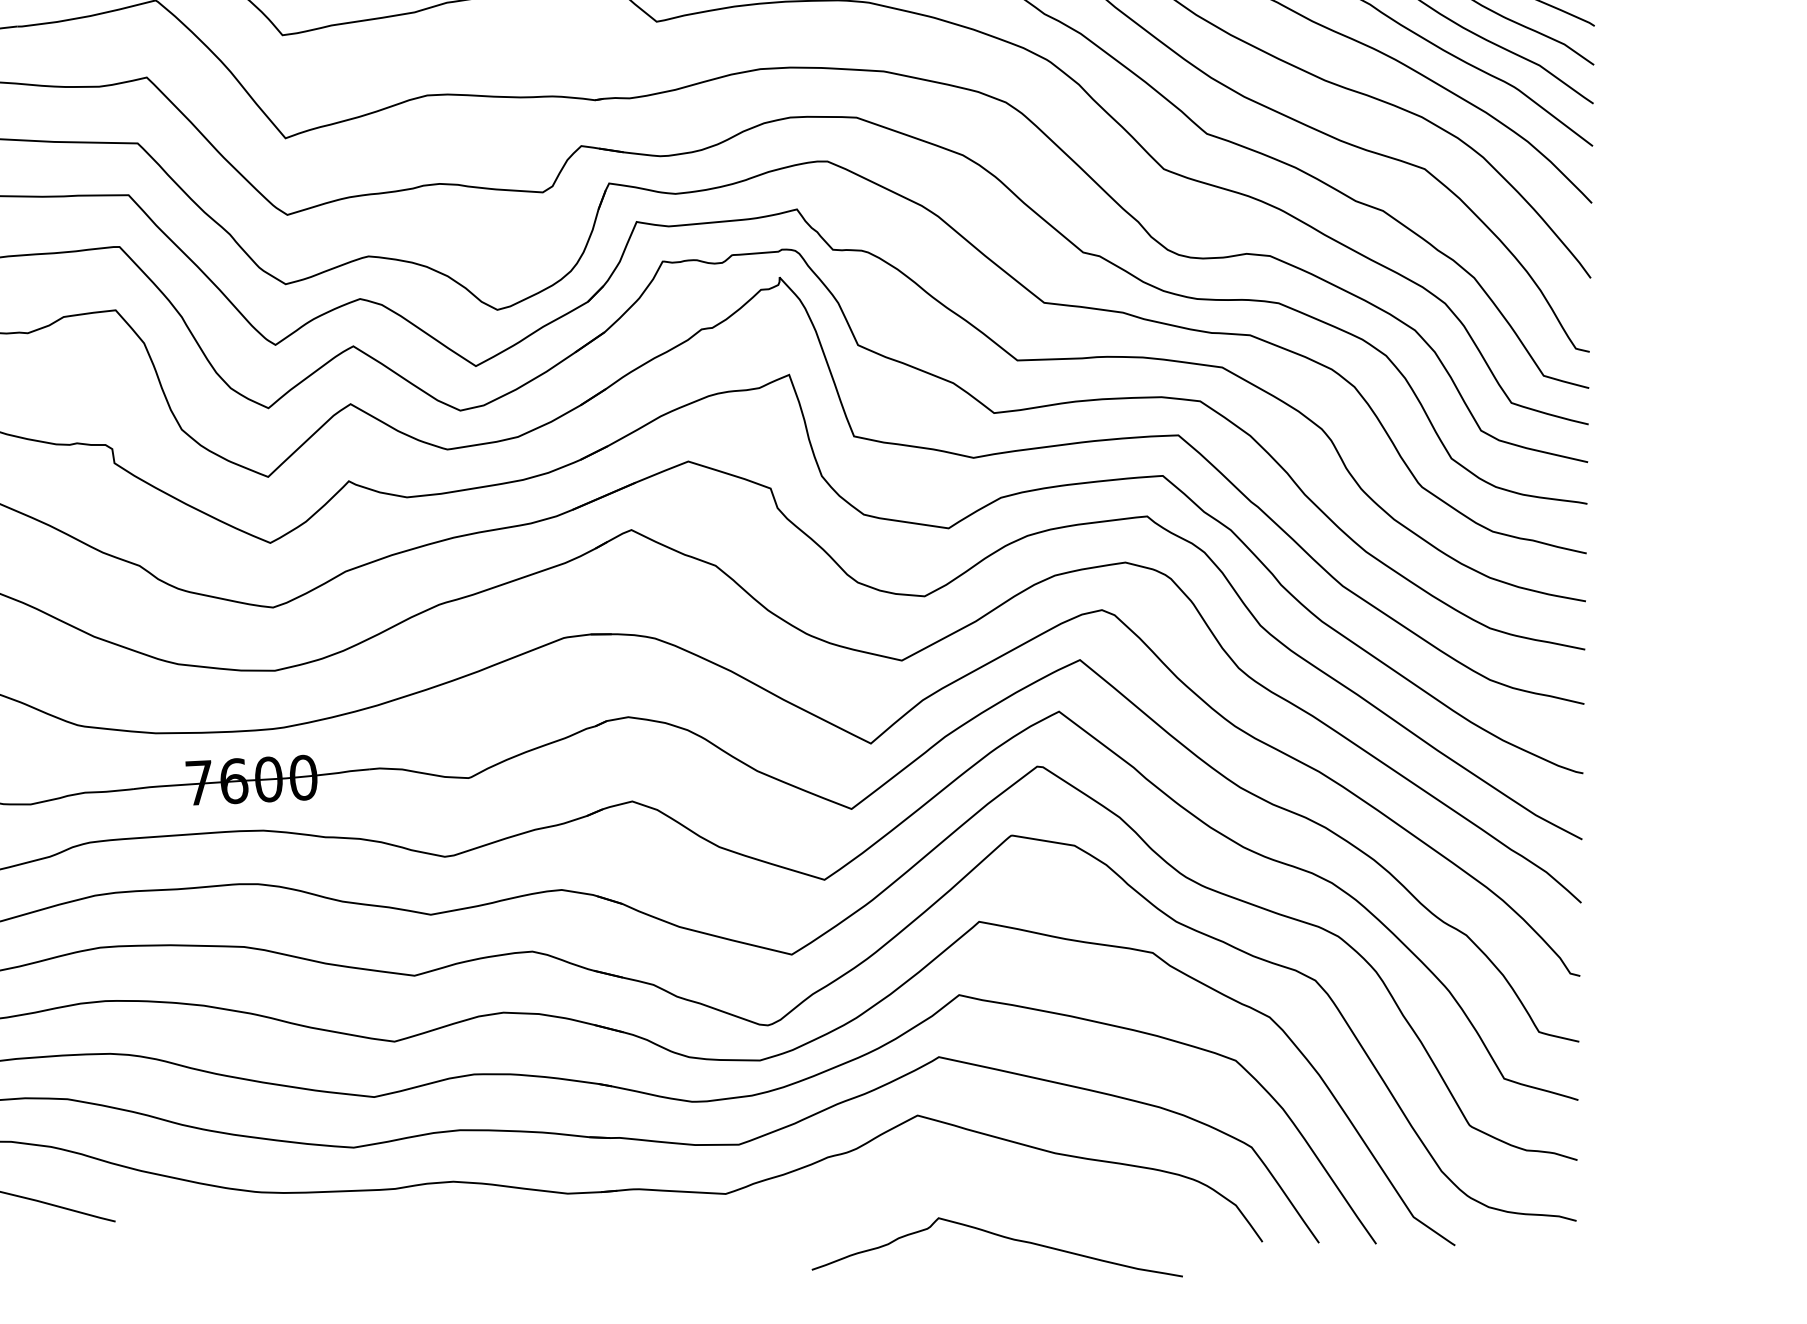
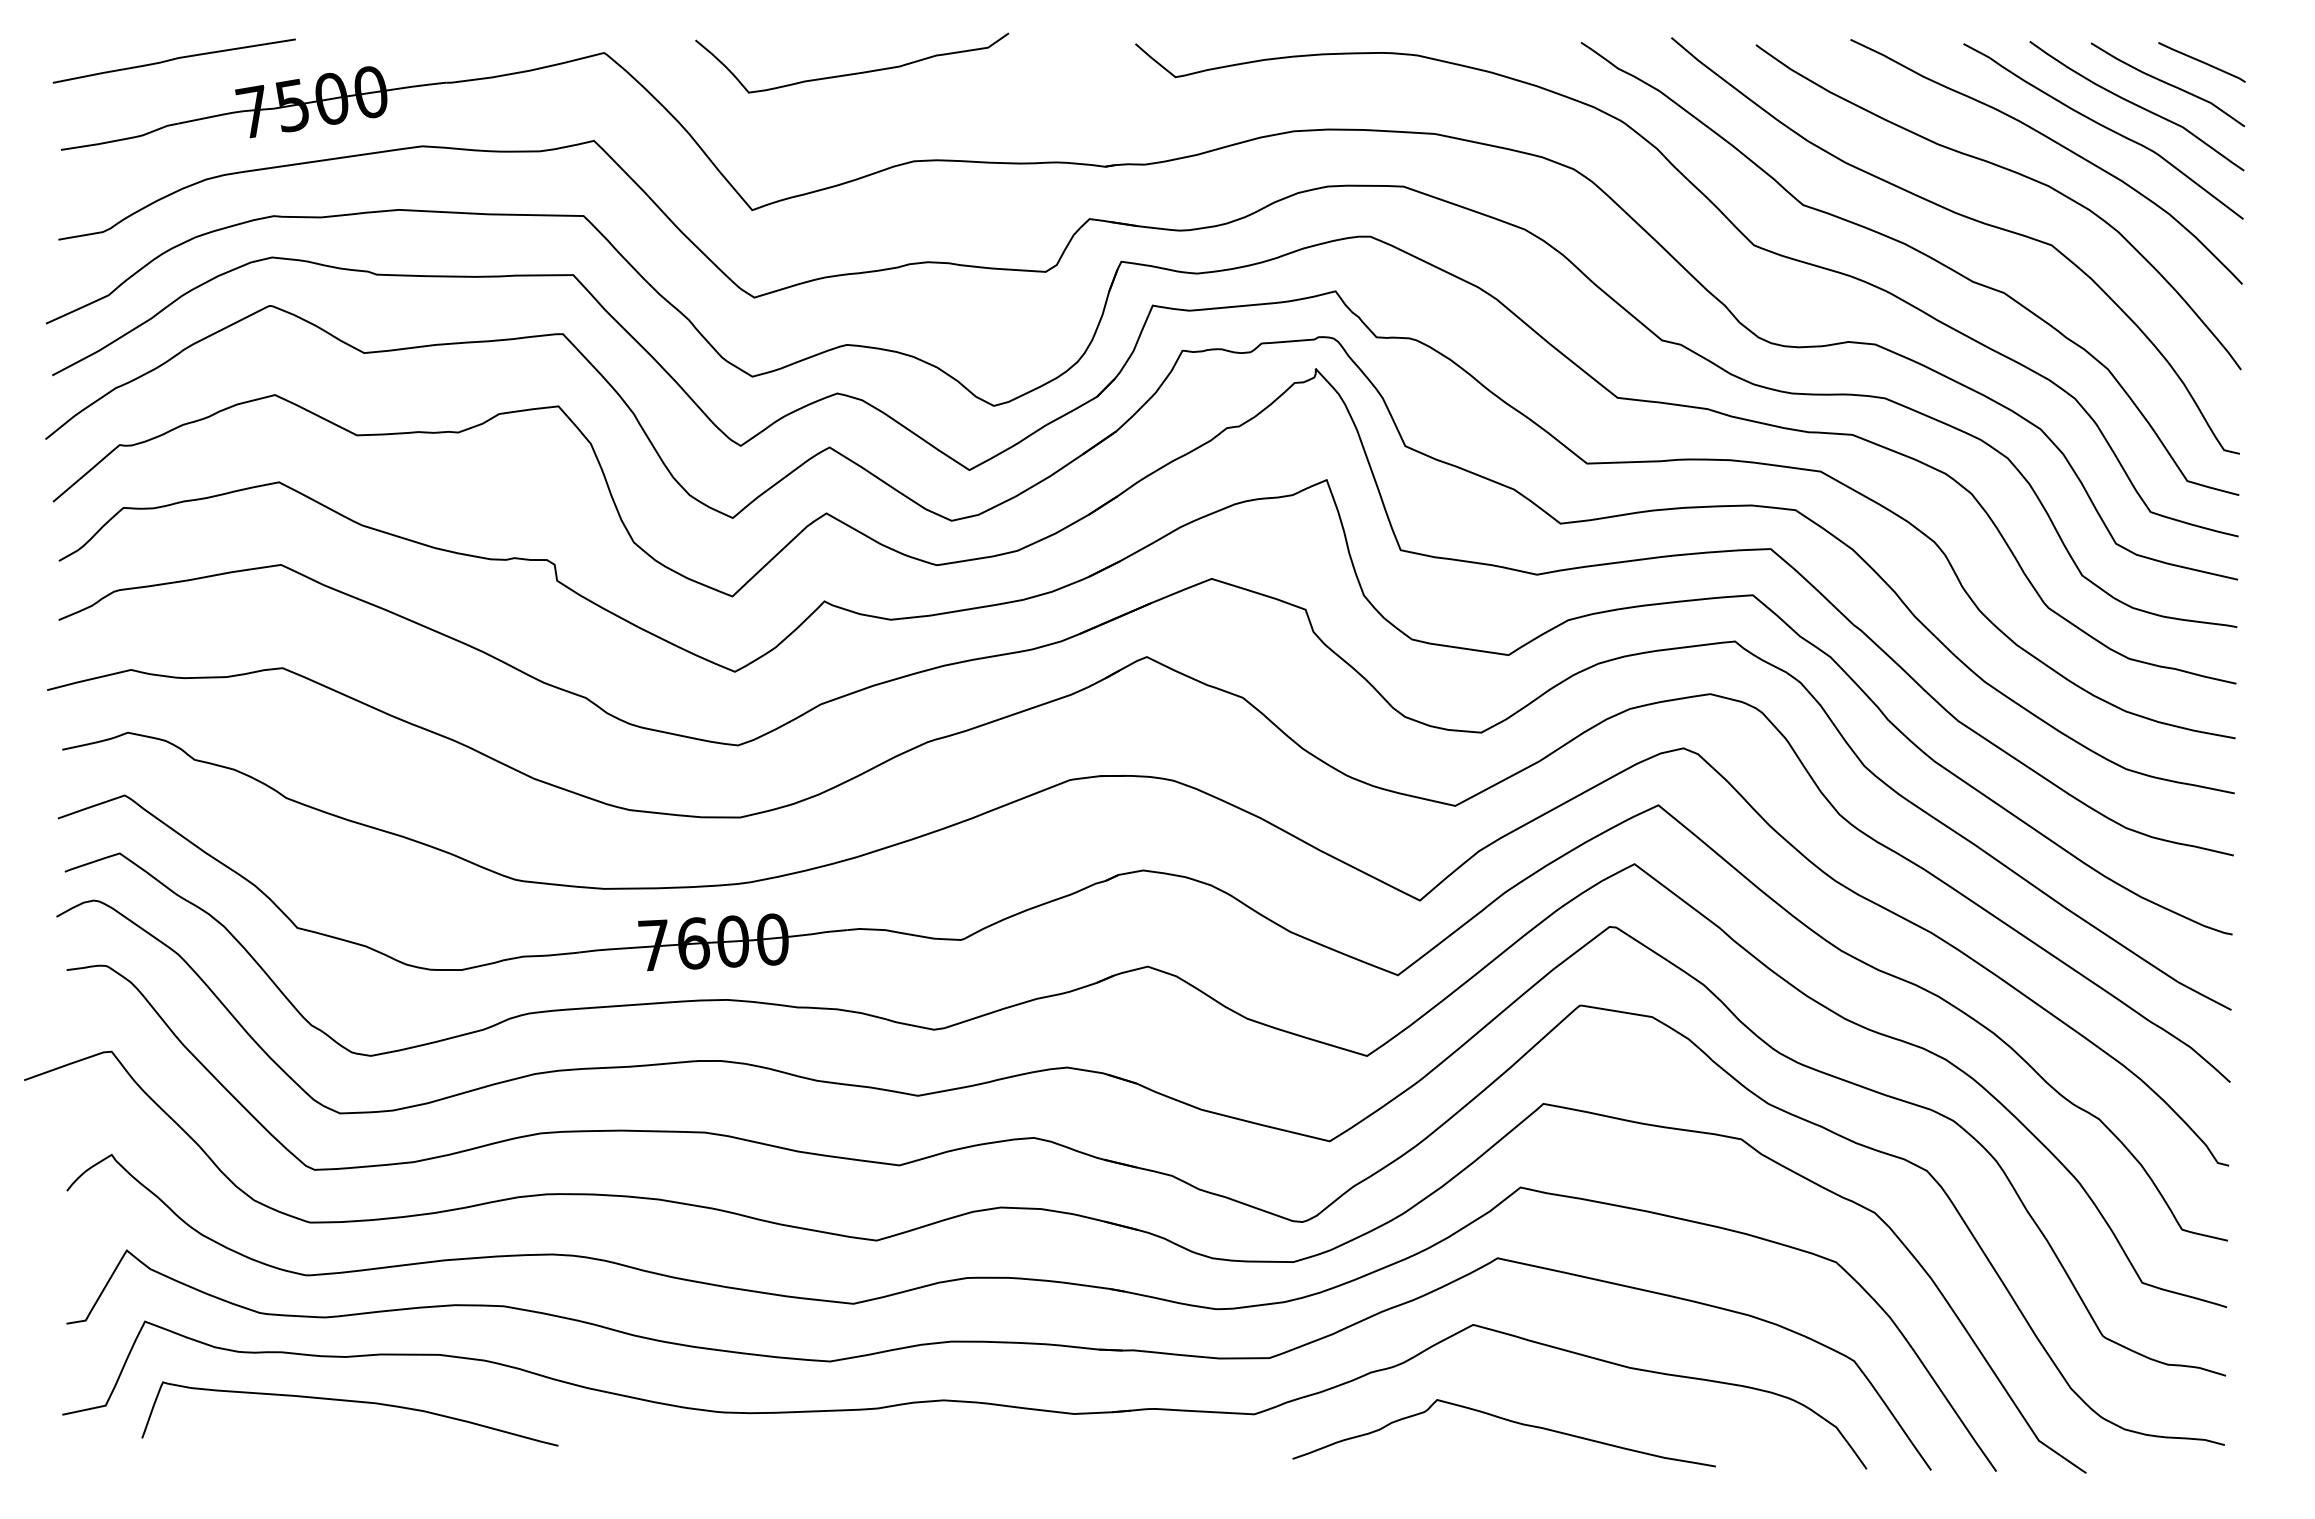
curve: (1001, 1237) -> (1508, 1421), moved

